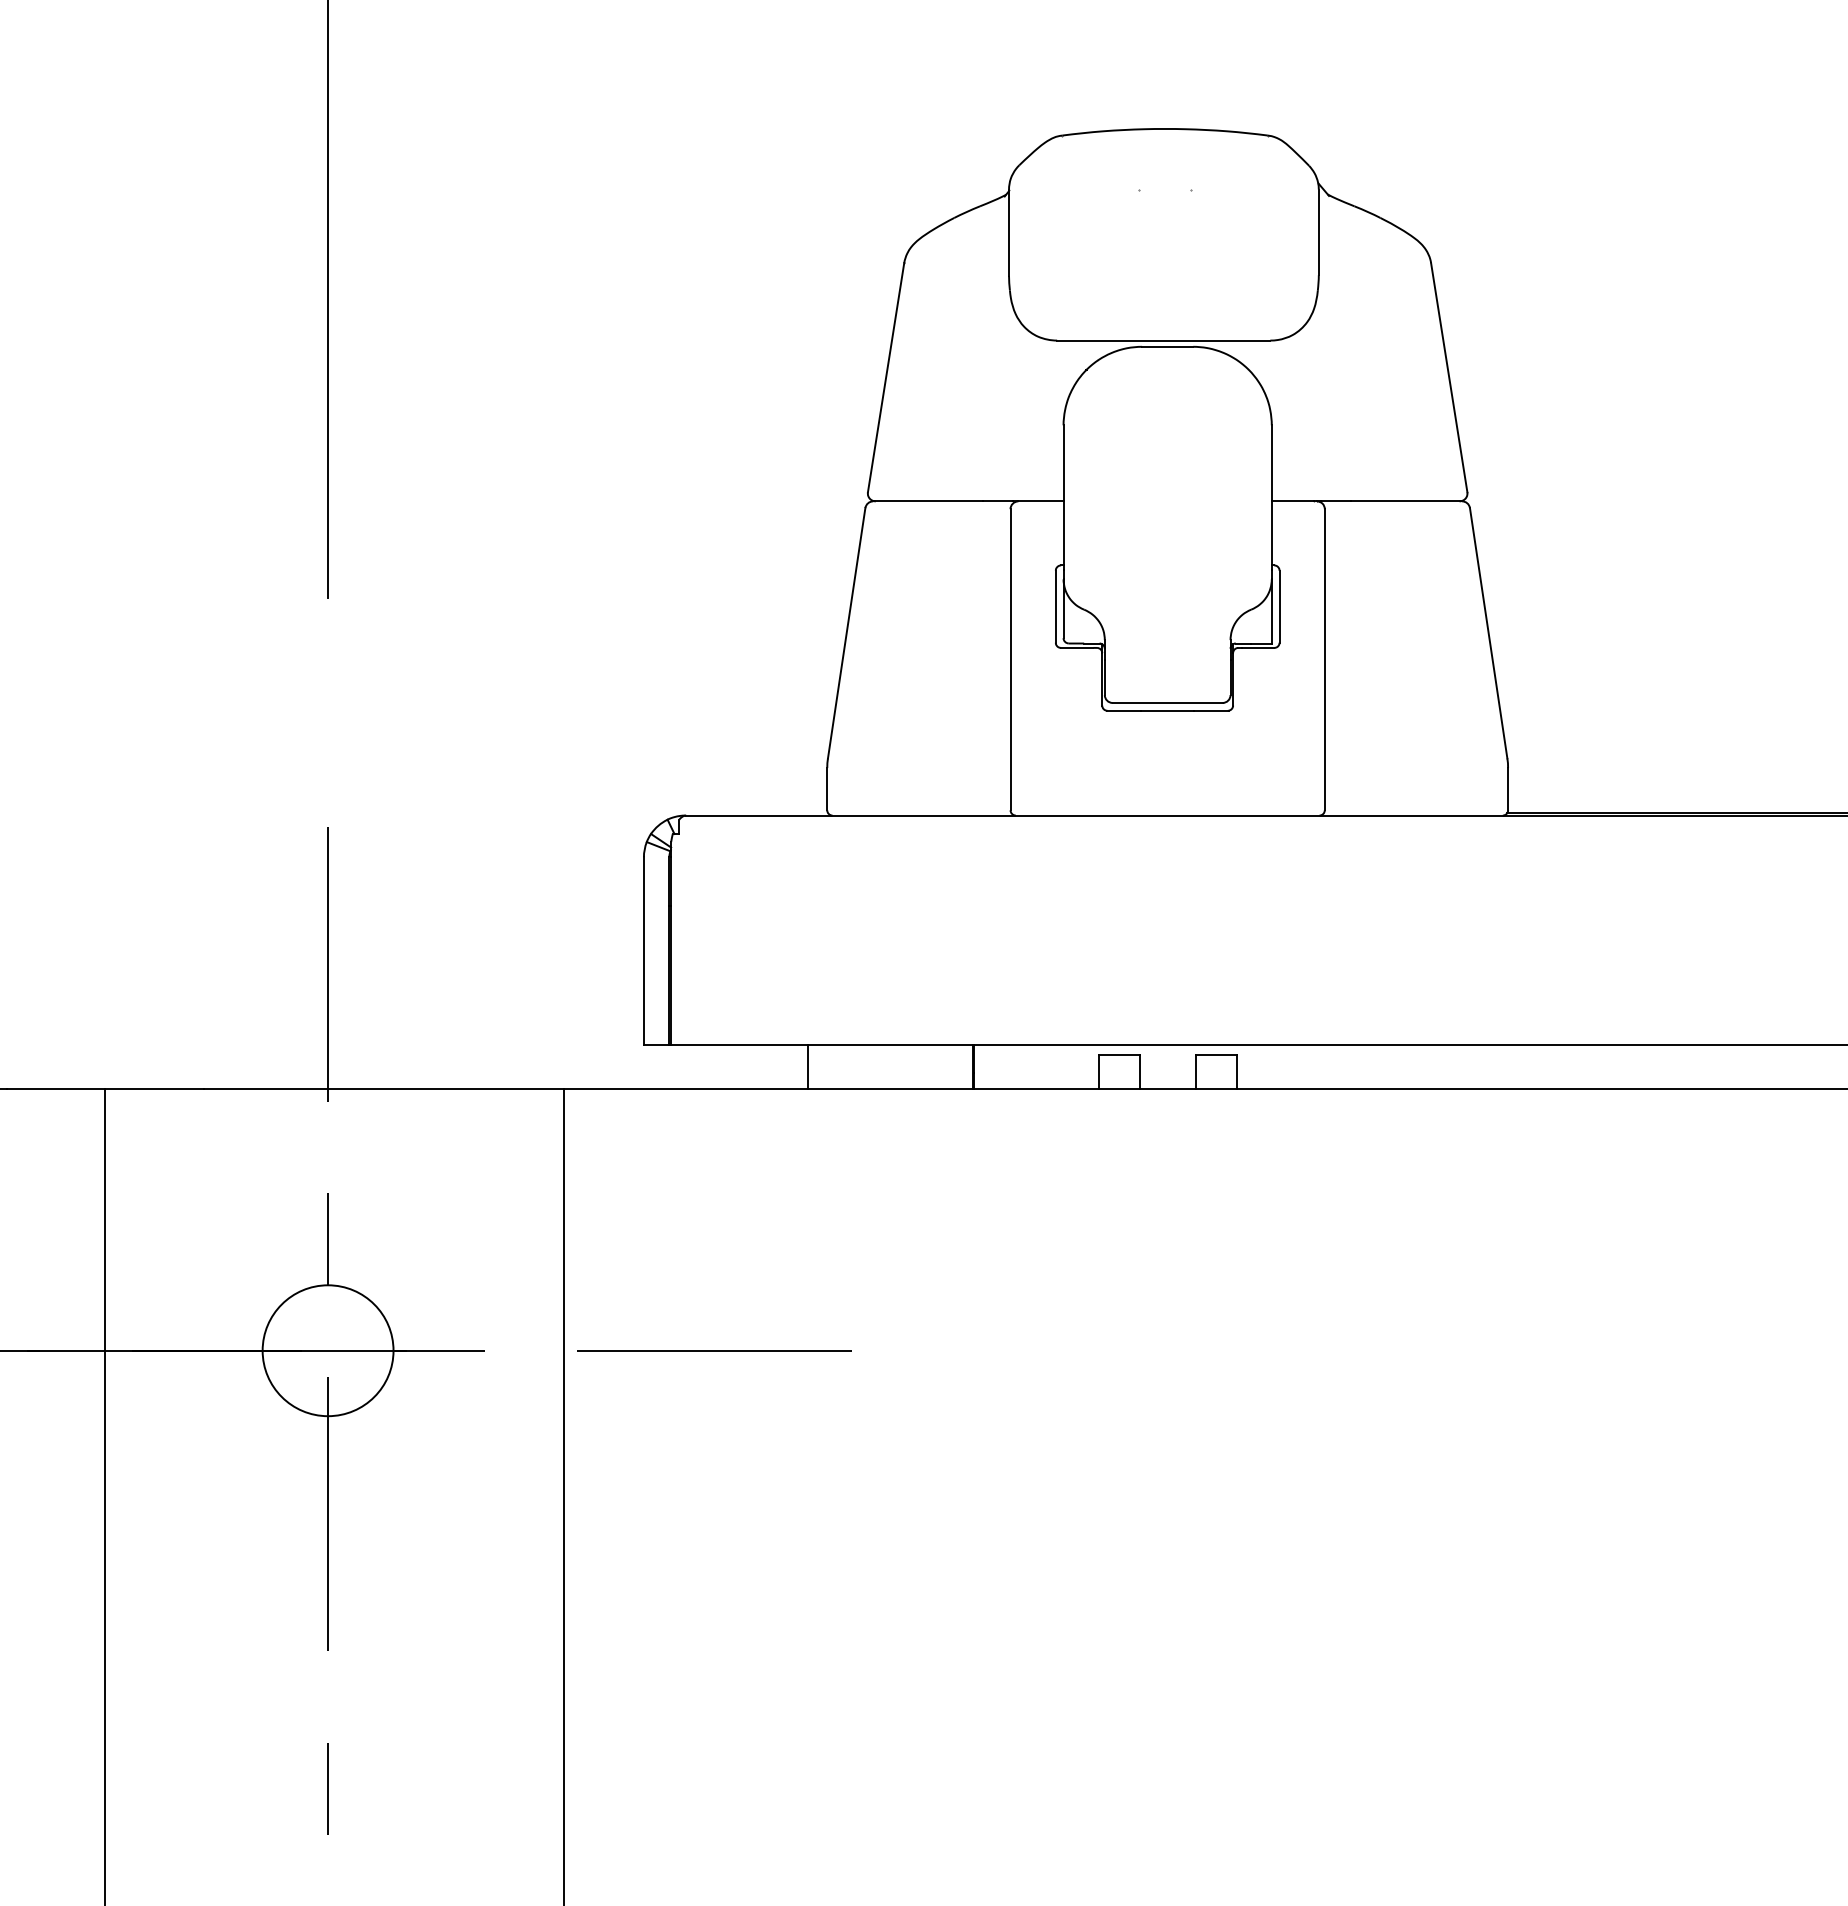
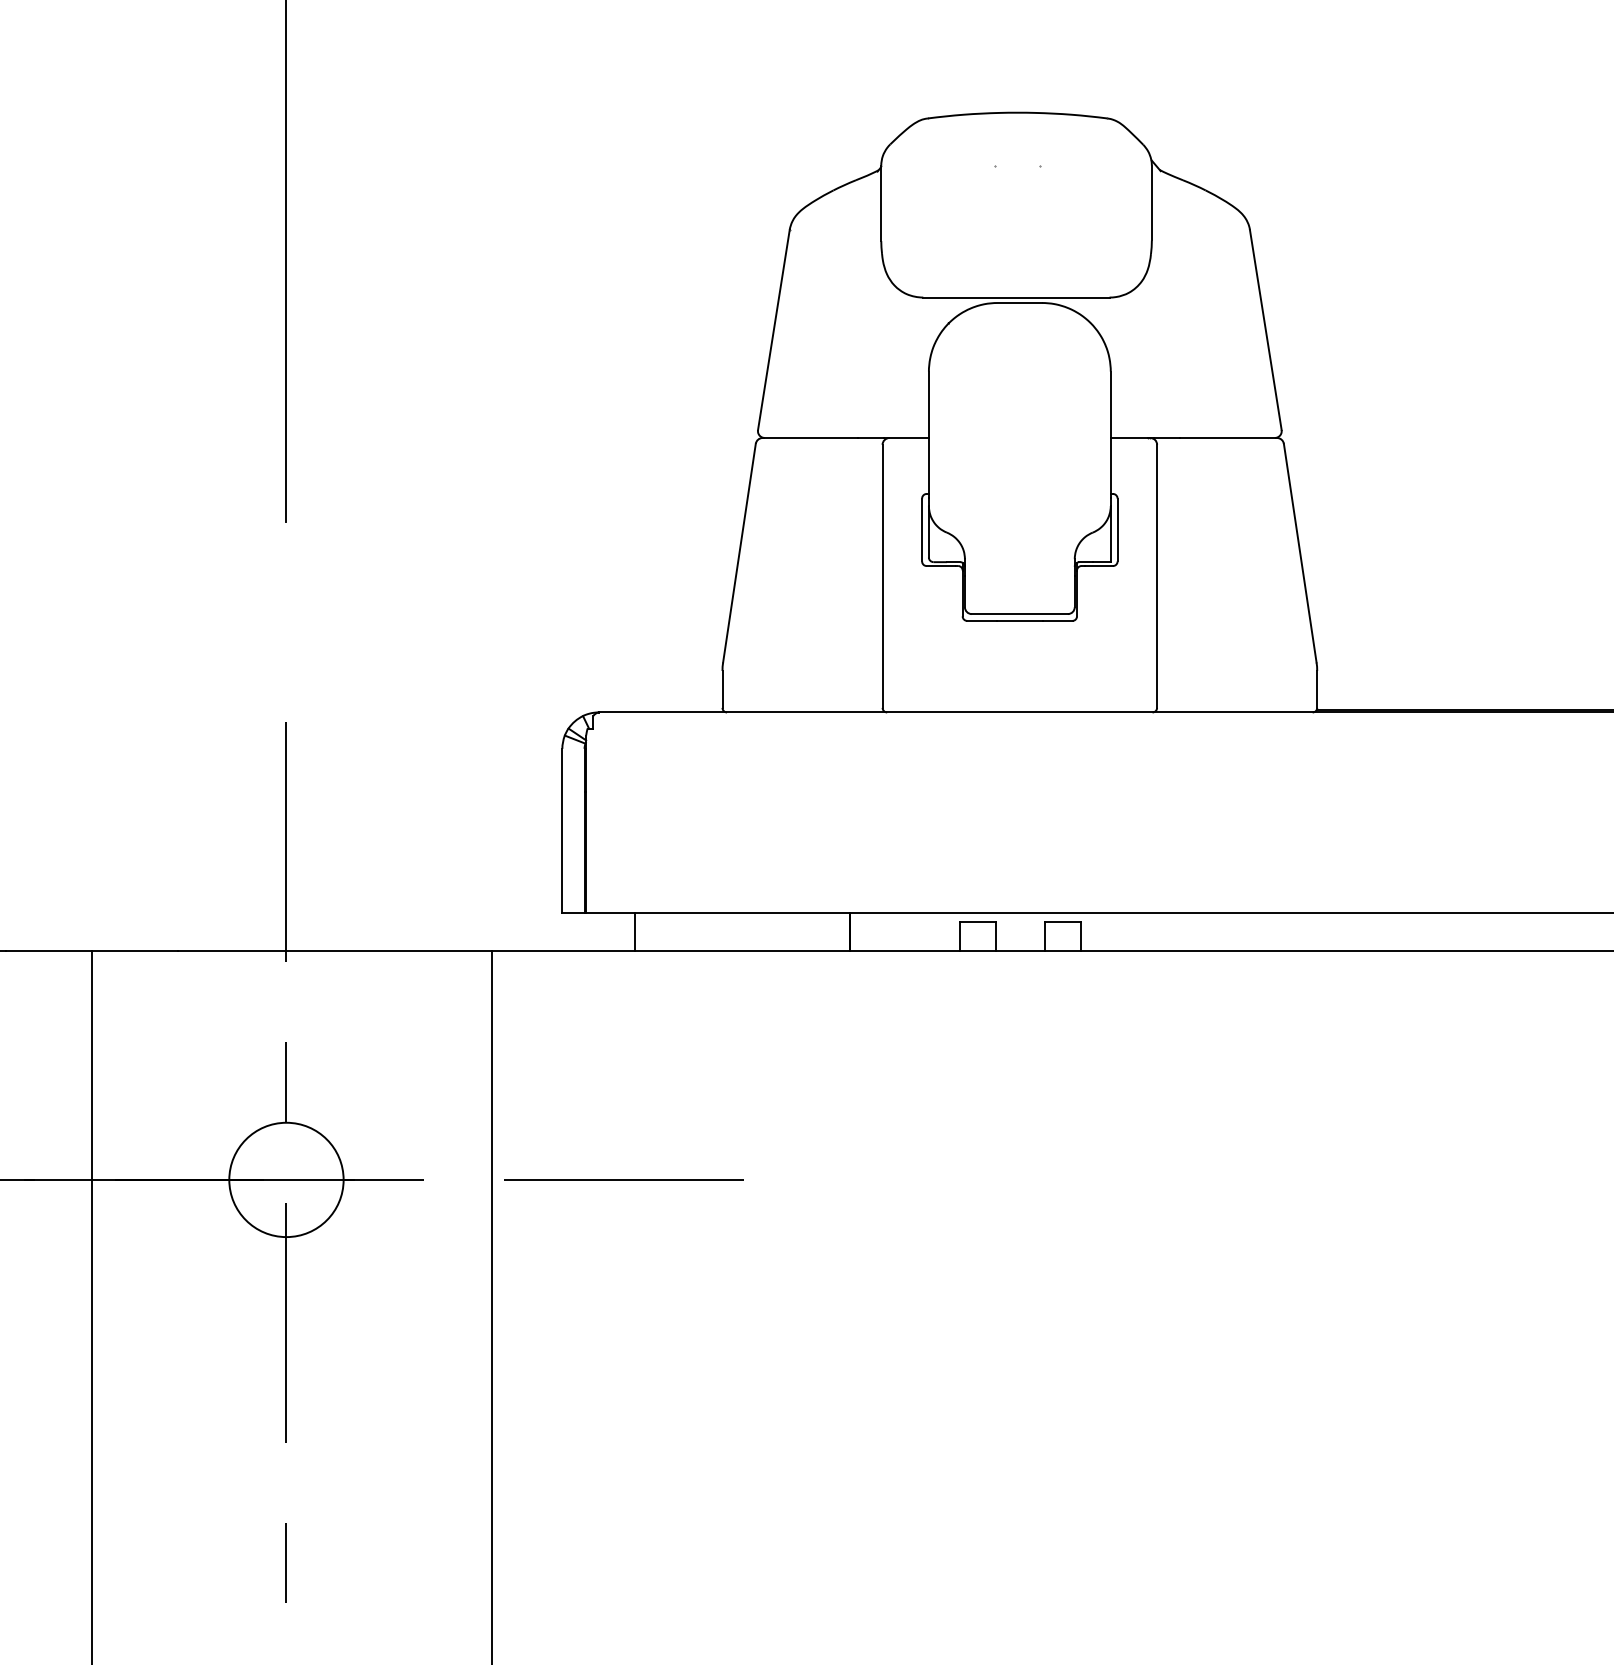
line: (807, 1066) -> (635, 931), moved

